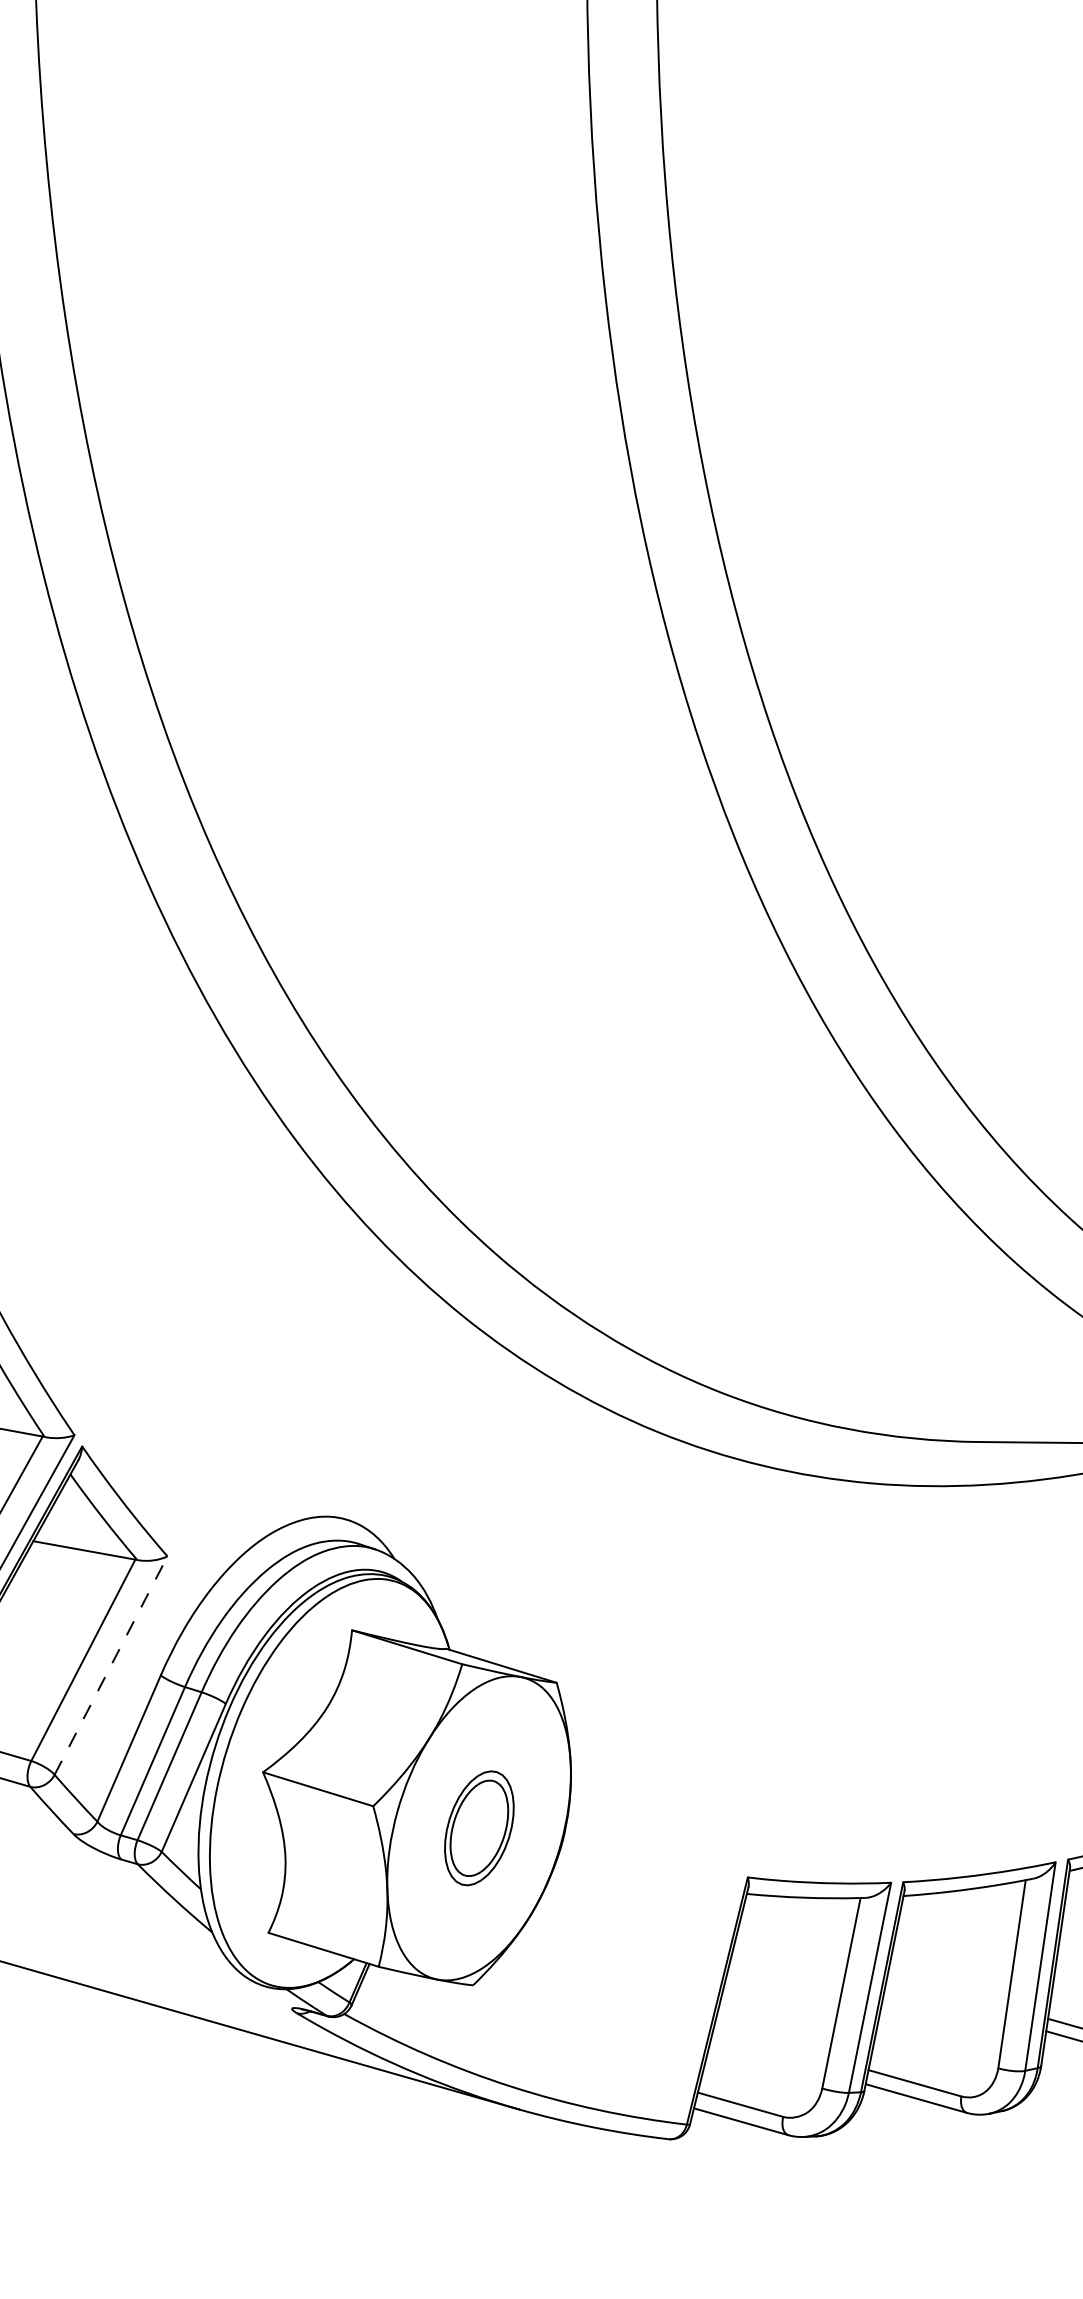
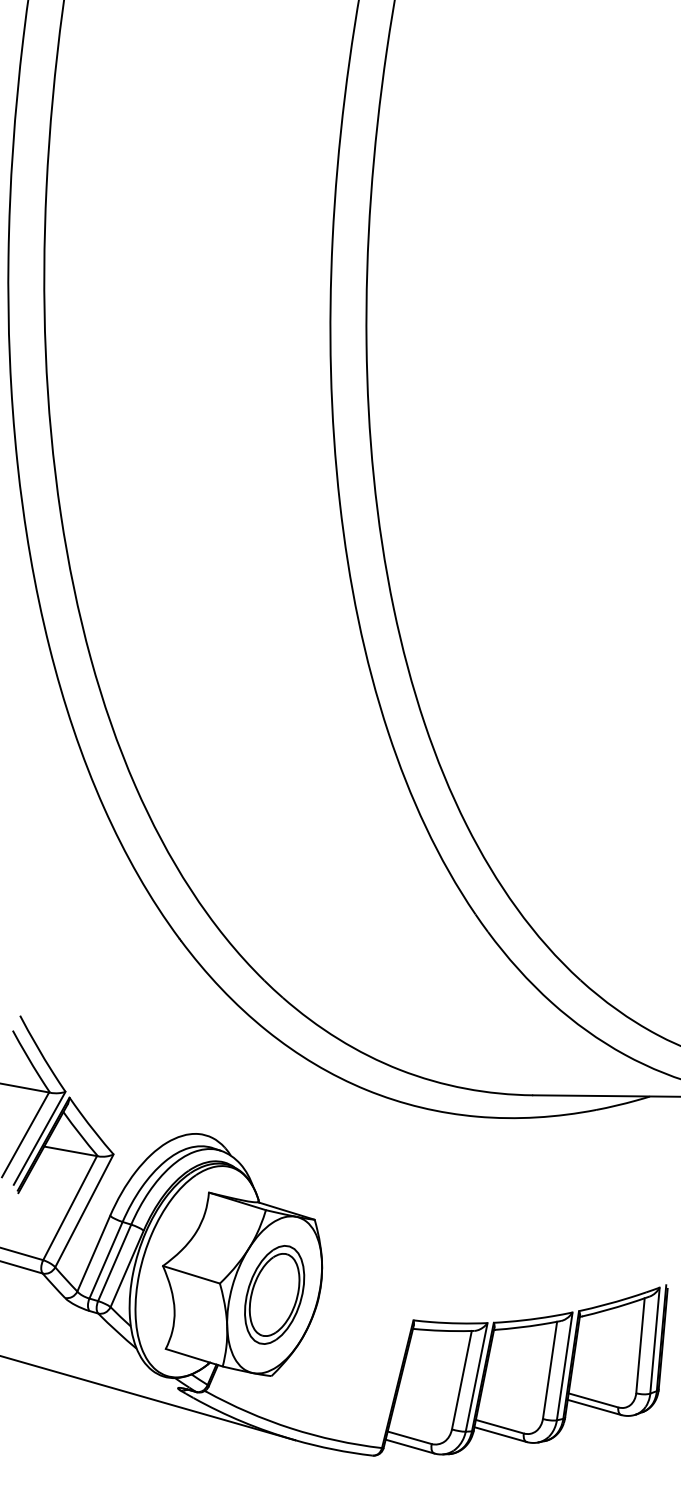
line: (111, 1664) -> (84, 1210), dashed -> solid
part: (478, 1827) -> (274, 1294), size x1.67

